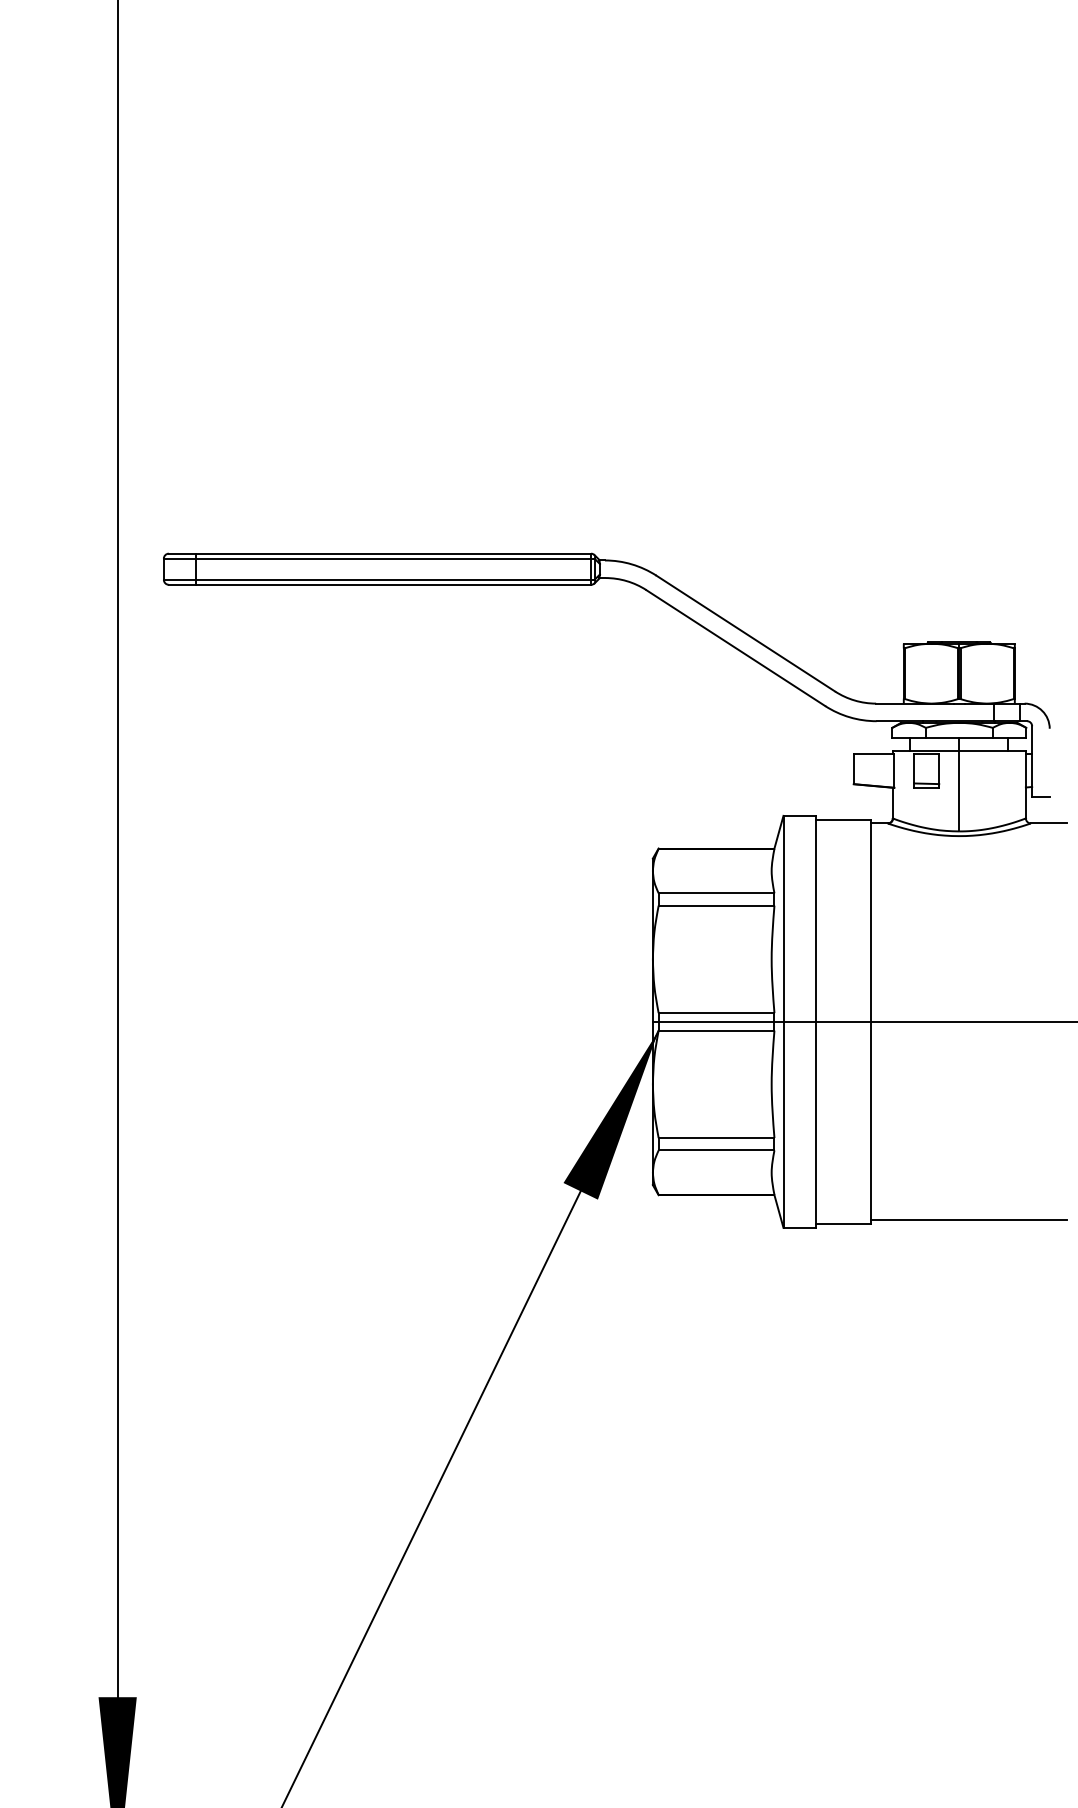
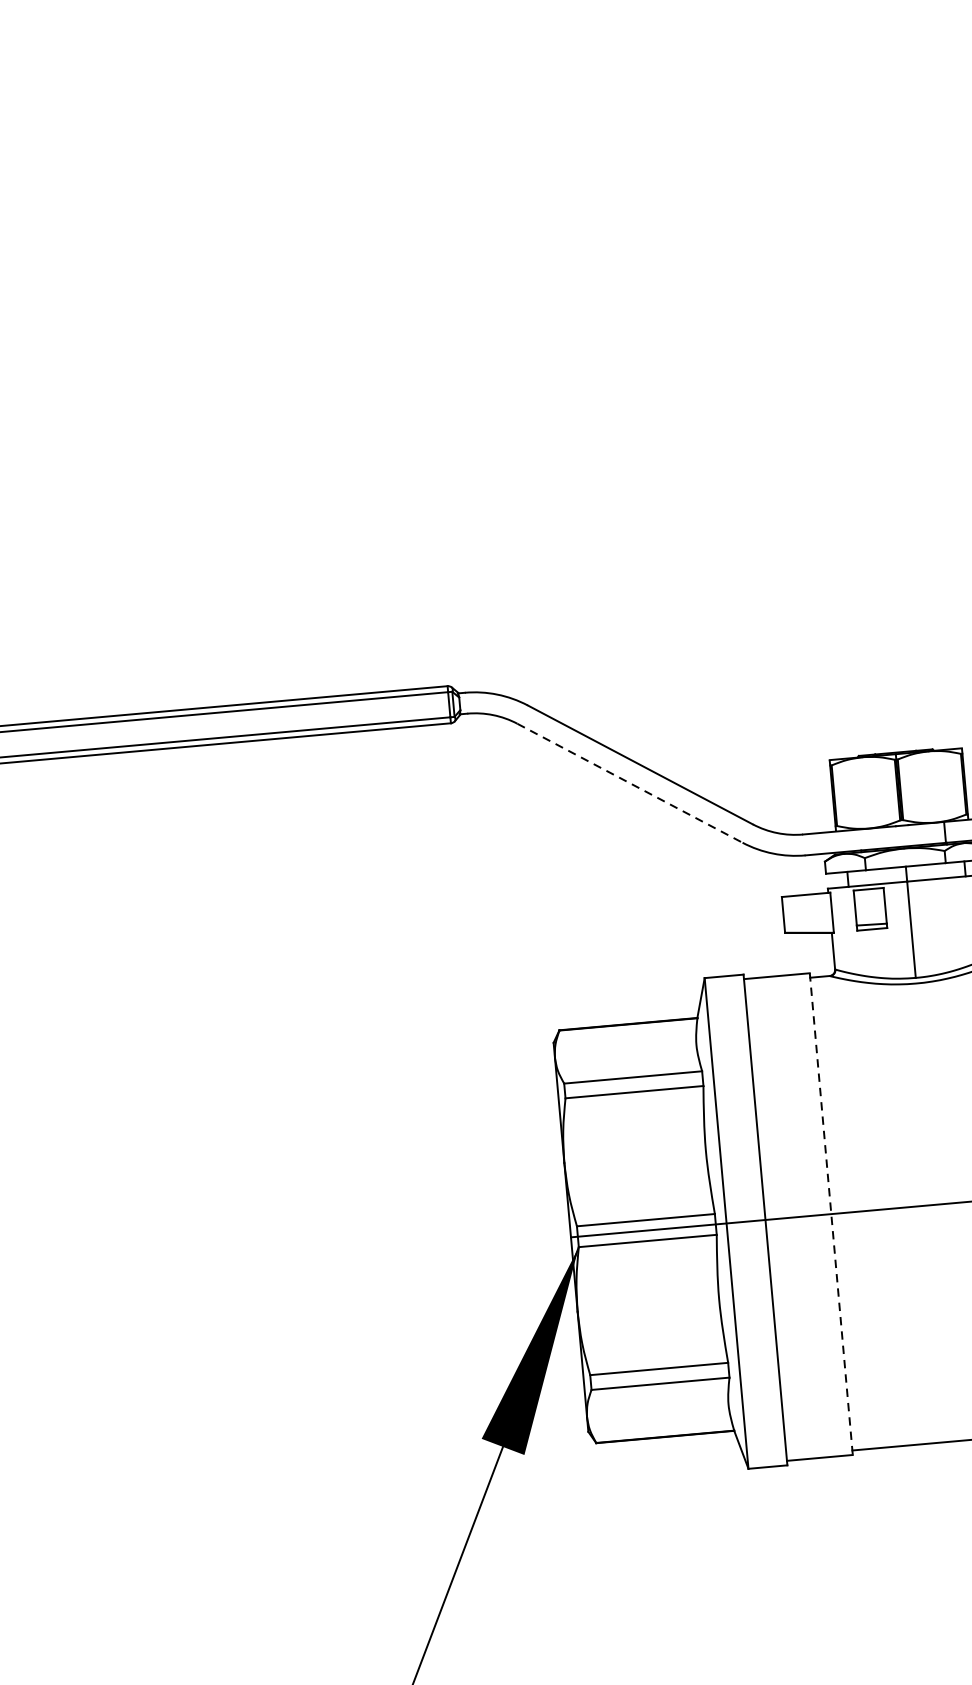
line: (736, 648) -> (630, 783), solid -> dashed
line: (871, 1022) -> (831, 1214), solid -> dashed

